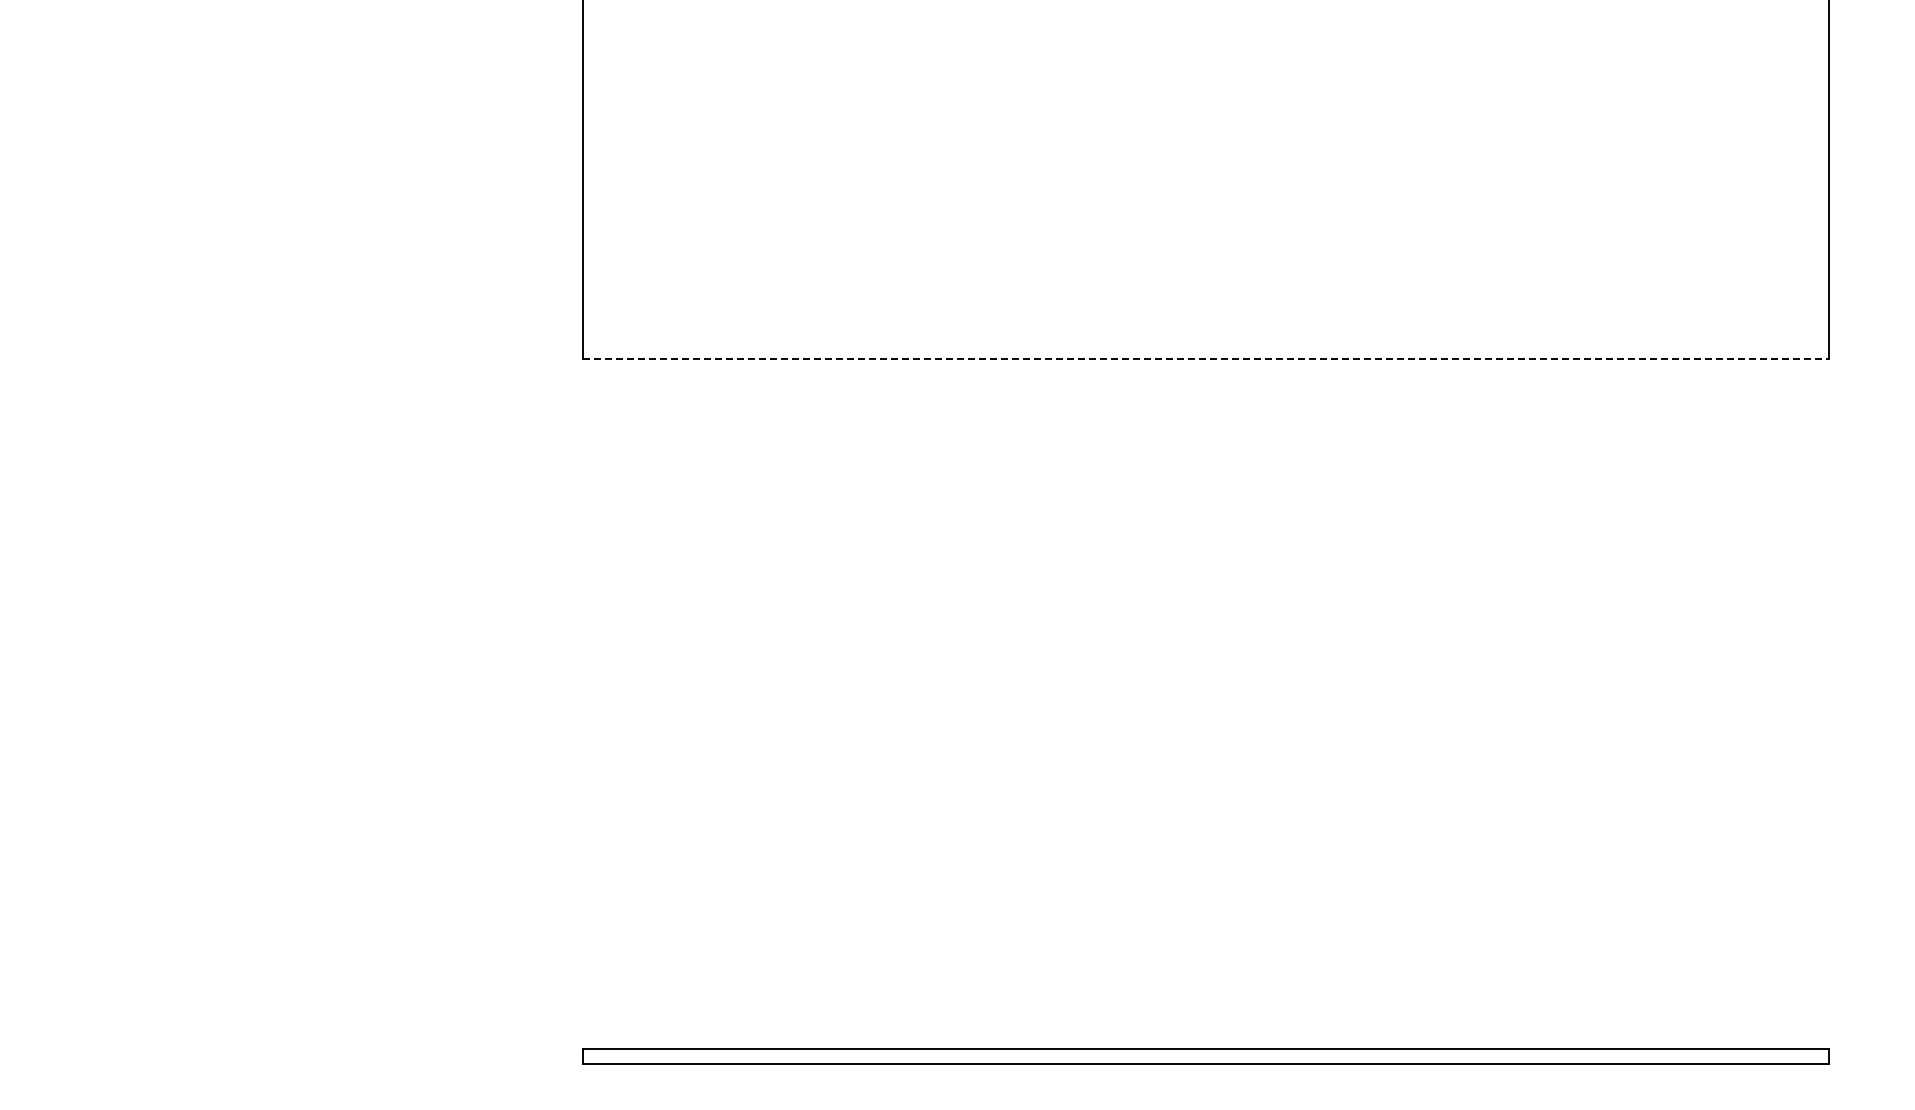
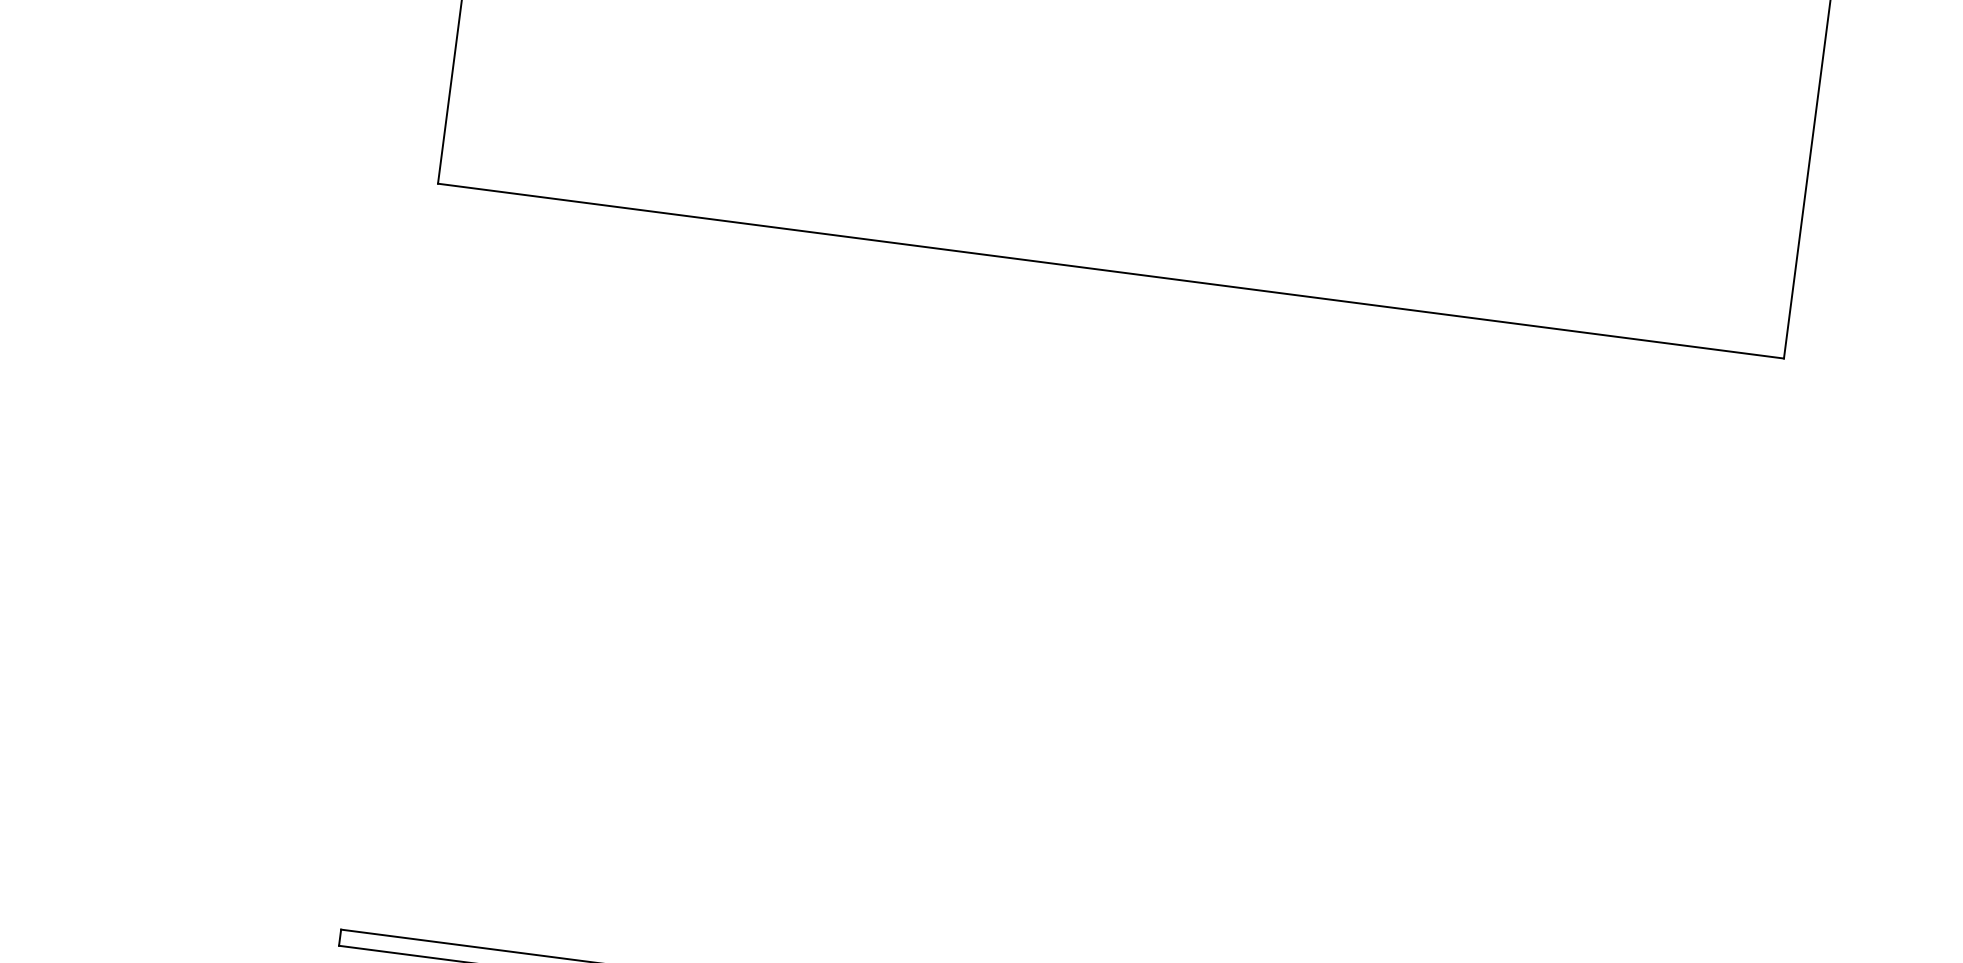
line: (1206, 358) -> (1111, 271), dashed -> solid

